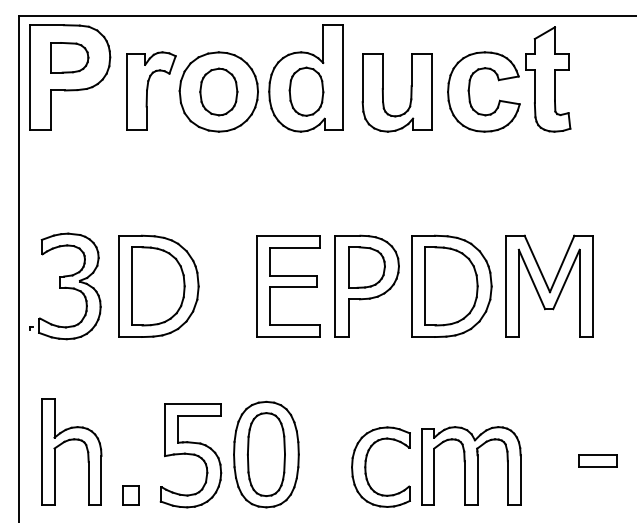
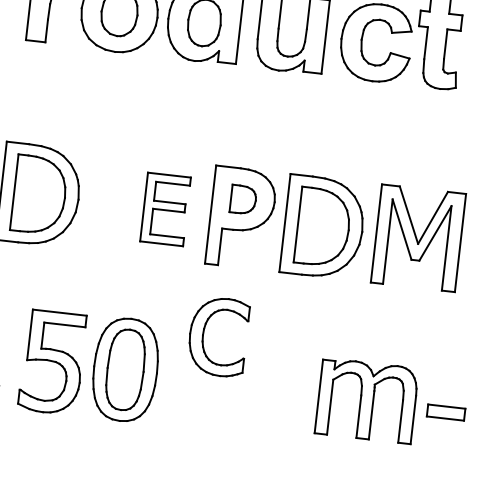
part: (366, 267) -> (243, 199), size x0.7
part: (288, 286) -> (165, 209), size x0.7
part: (471, 465) -> (367, 400), moved
part: (366, 466) -> (204, 334), moved

